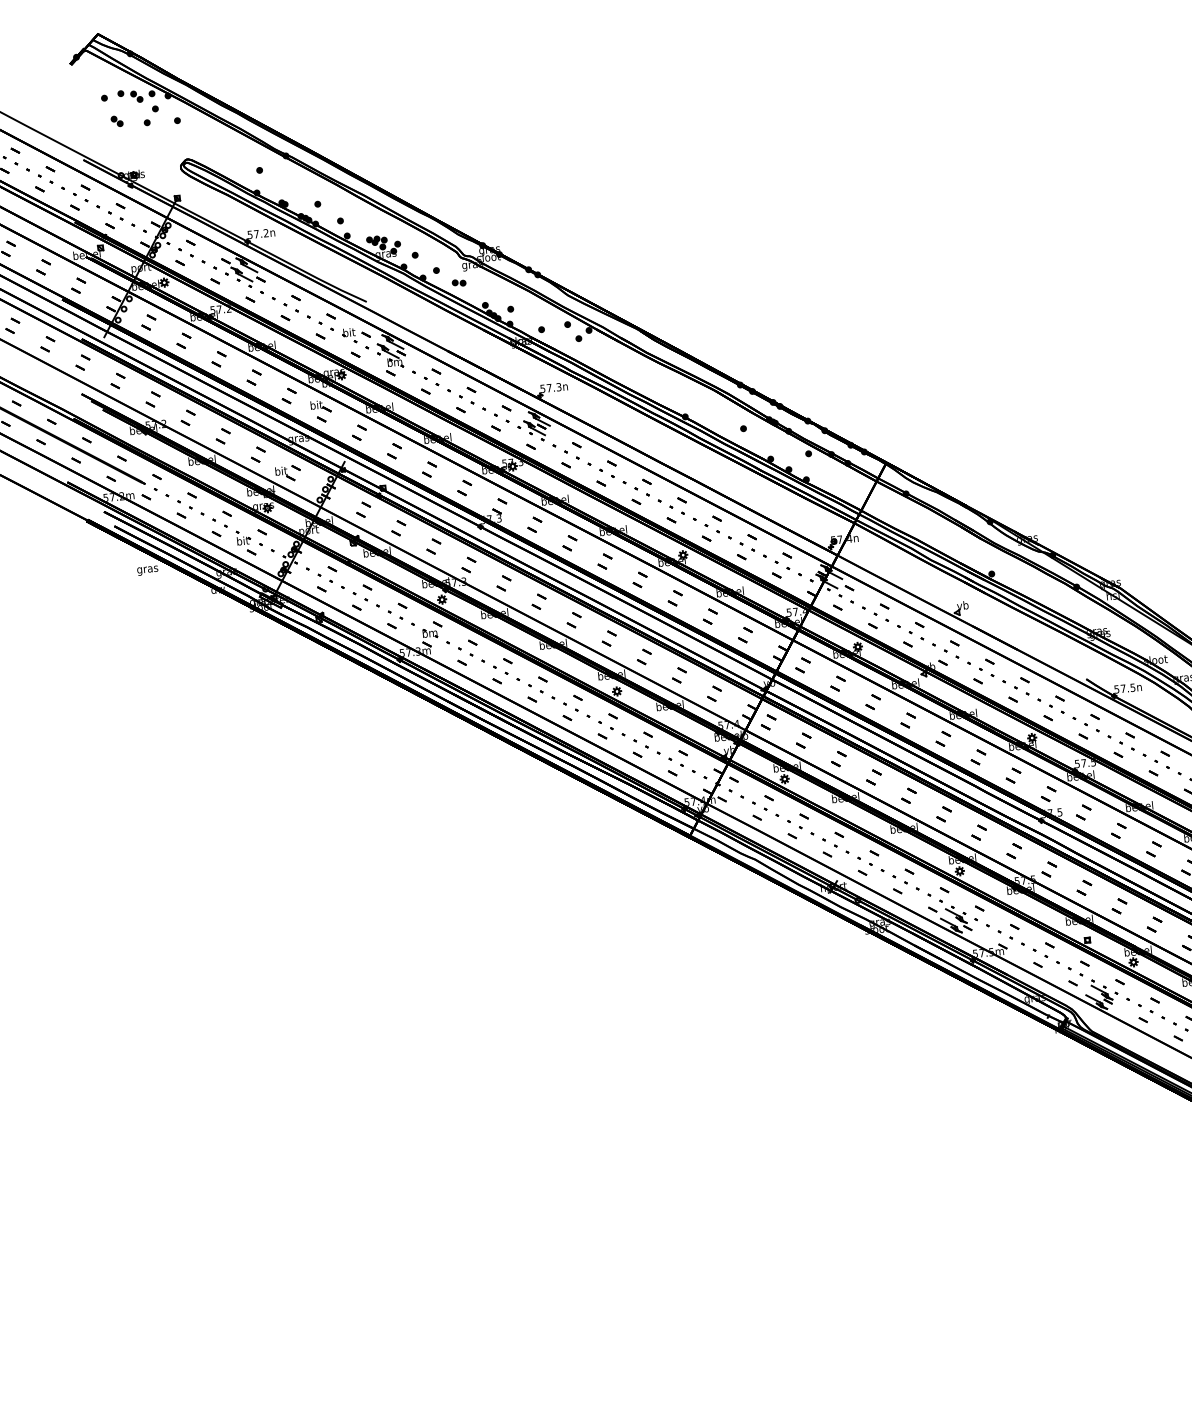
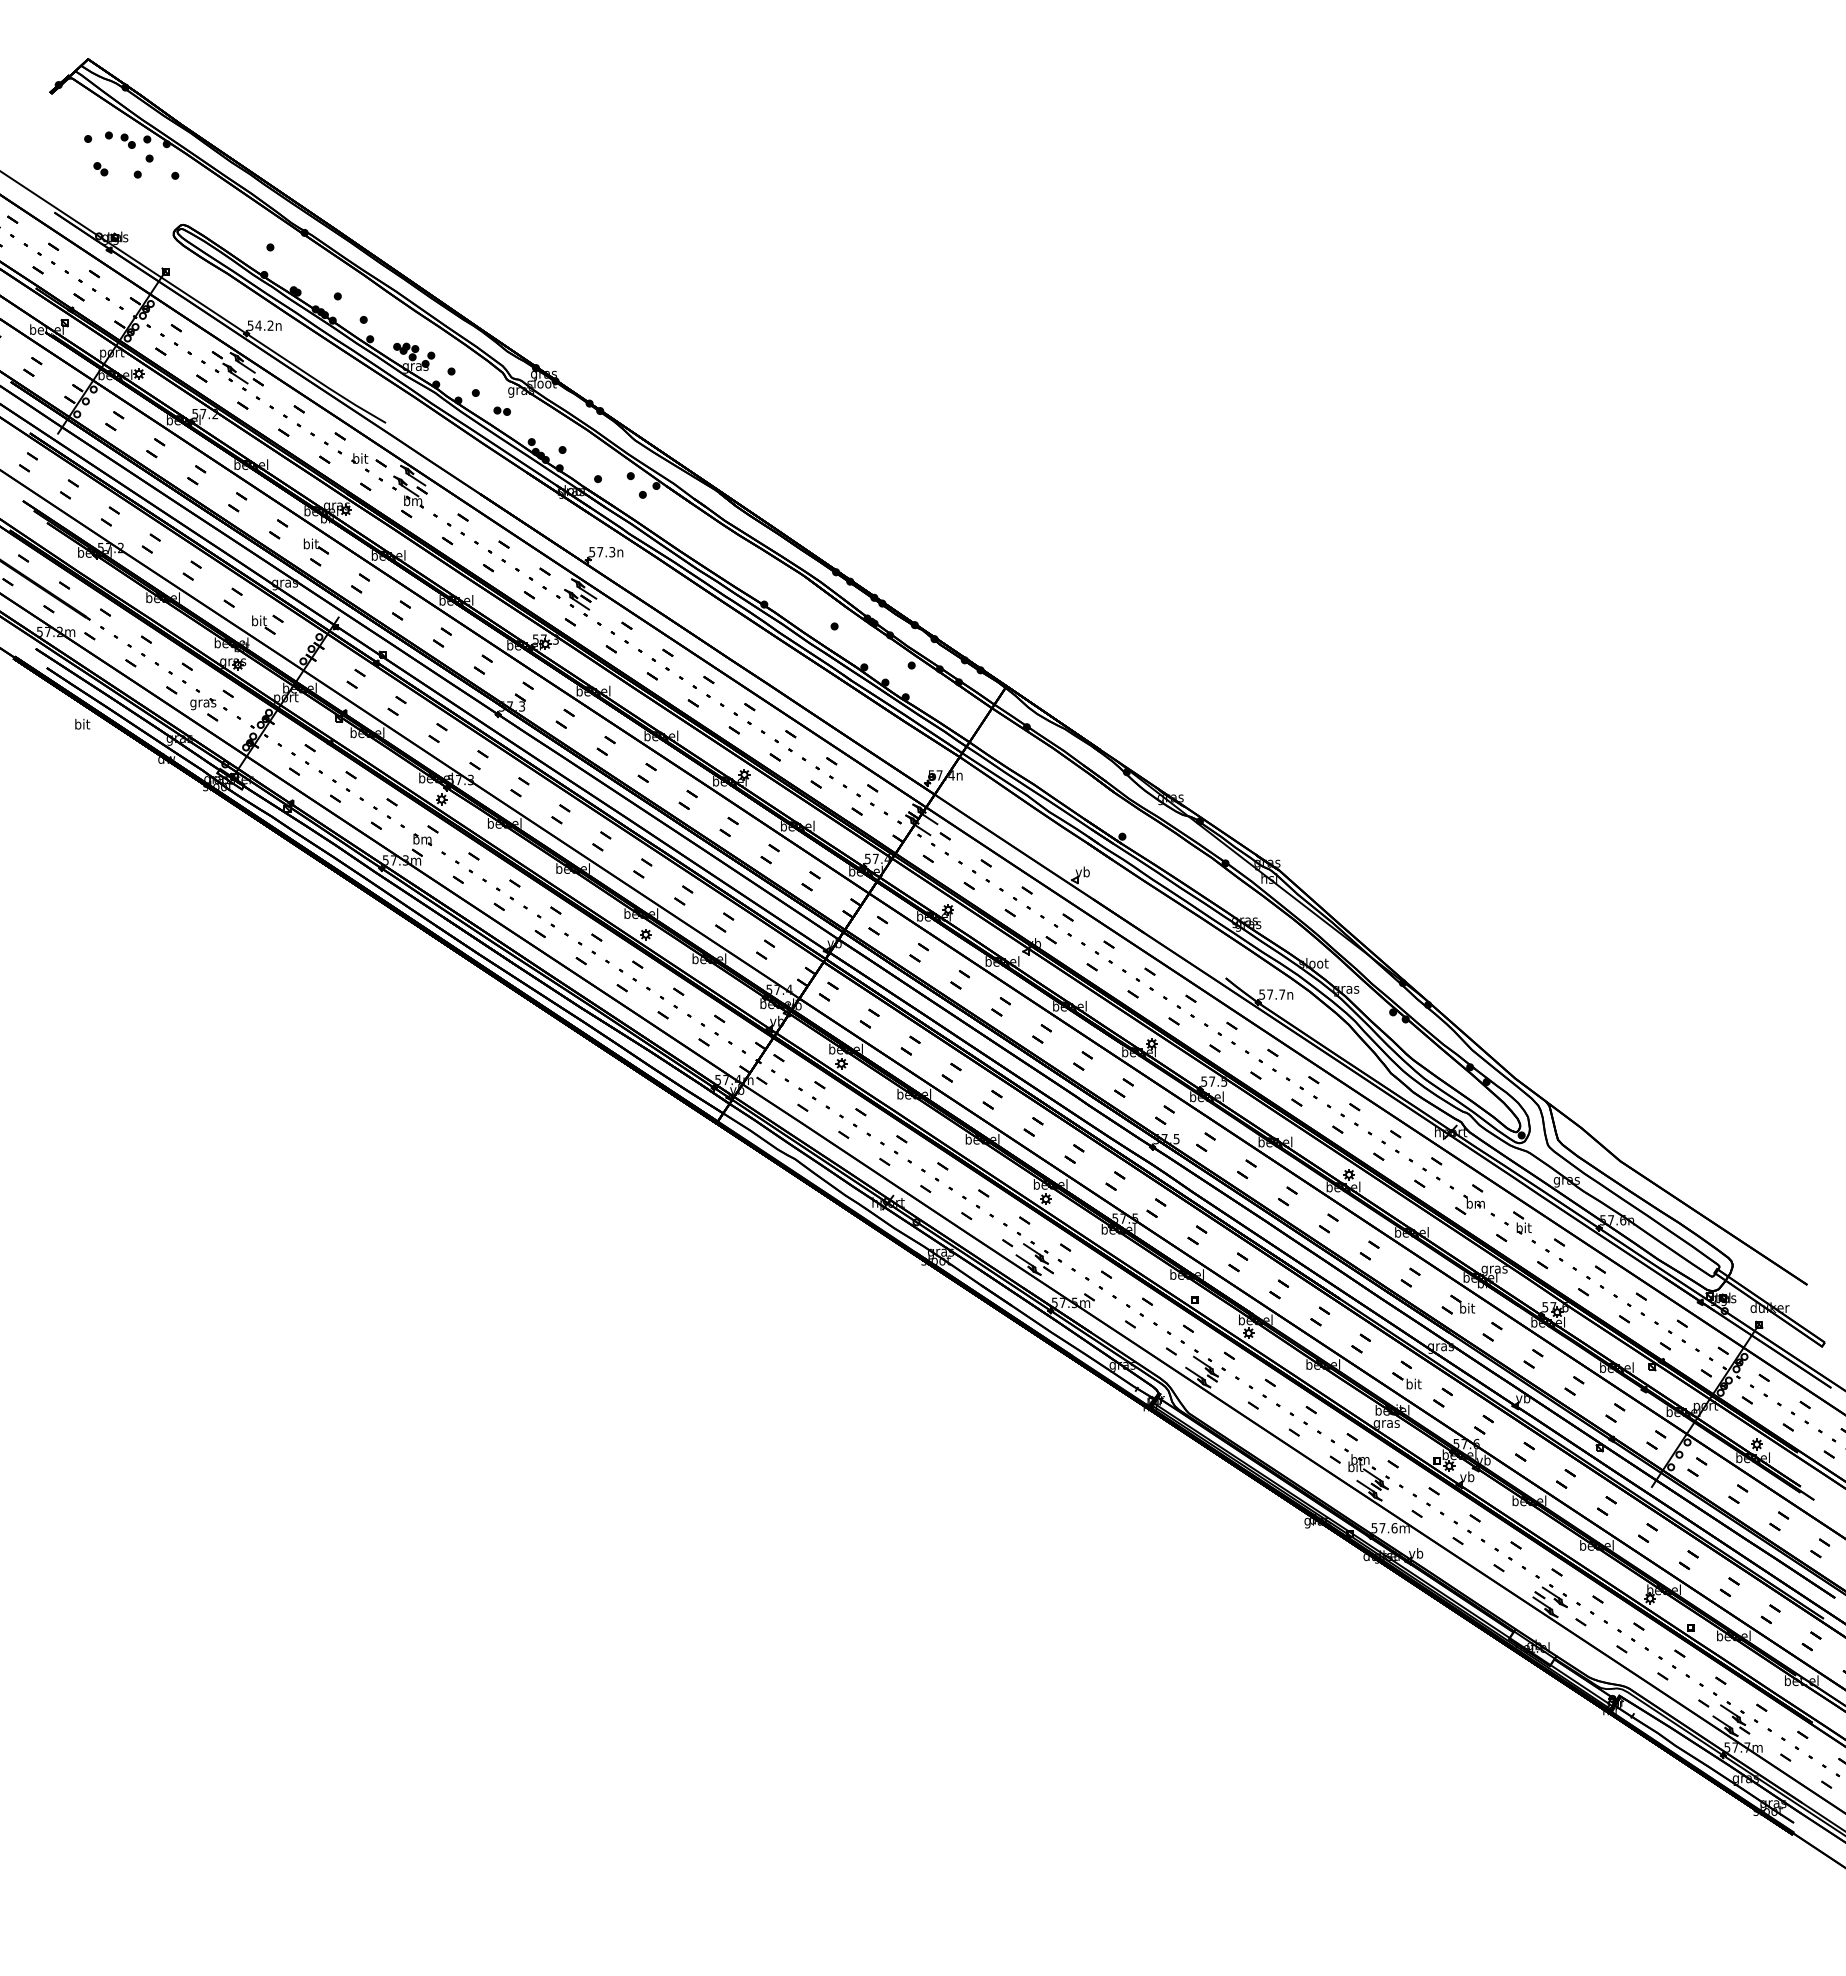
text: (256, 234) -> (258, 325), 57.2n -> 54.2n
text: (243, 542) -> (203, 703), bit -> gras
text: (147, 569) -> (82, 725), gras -> bit
text: (1133, 687) -> (1282, 994), 57.5n -> 57.7n

